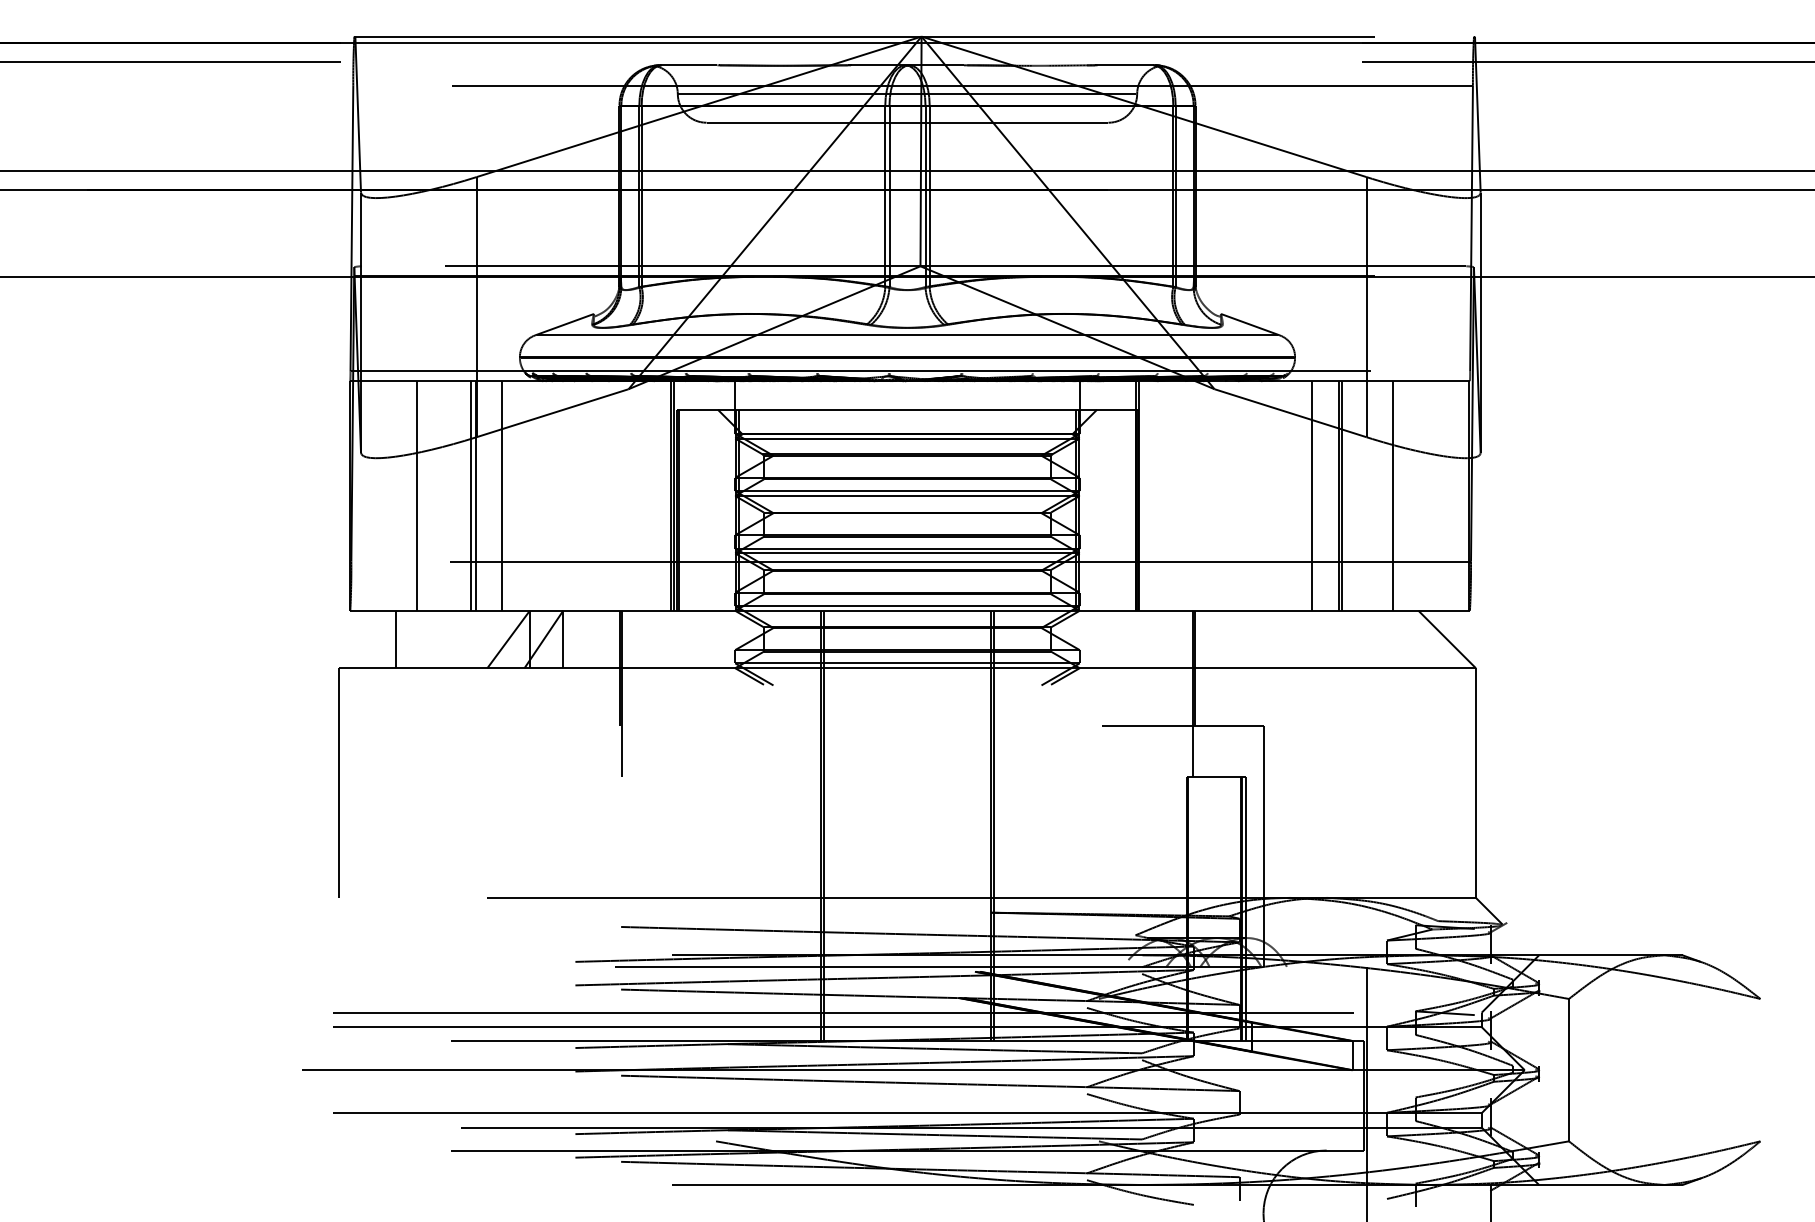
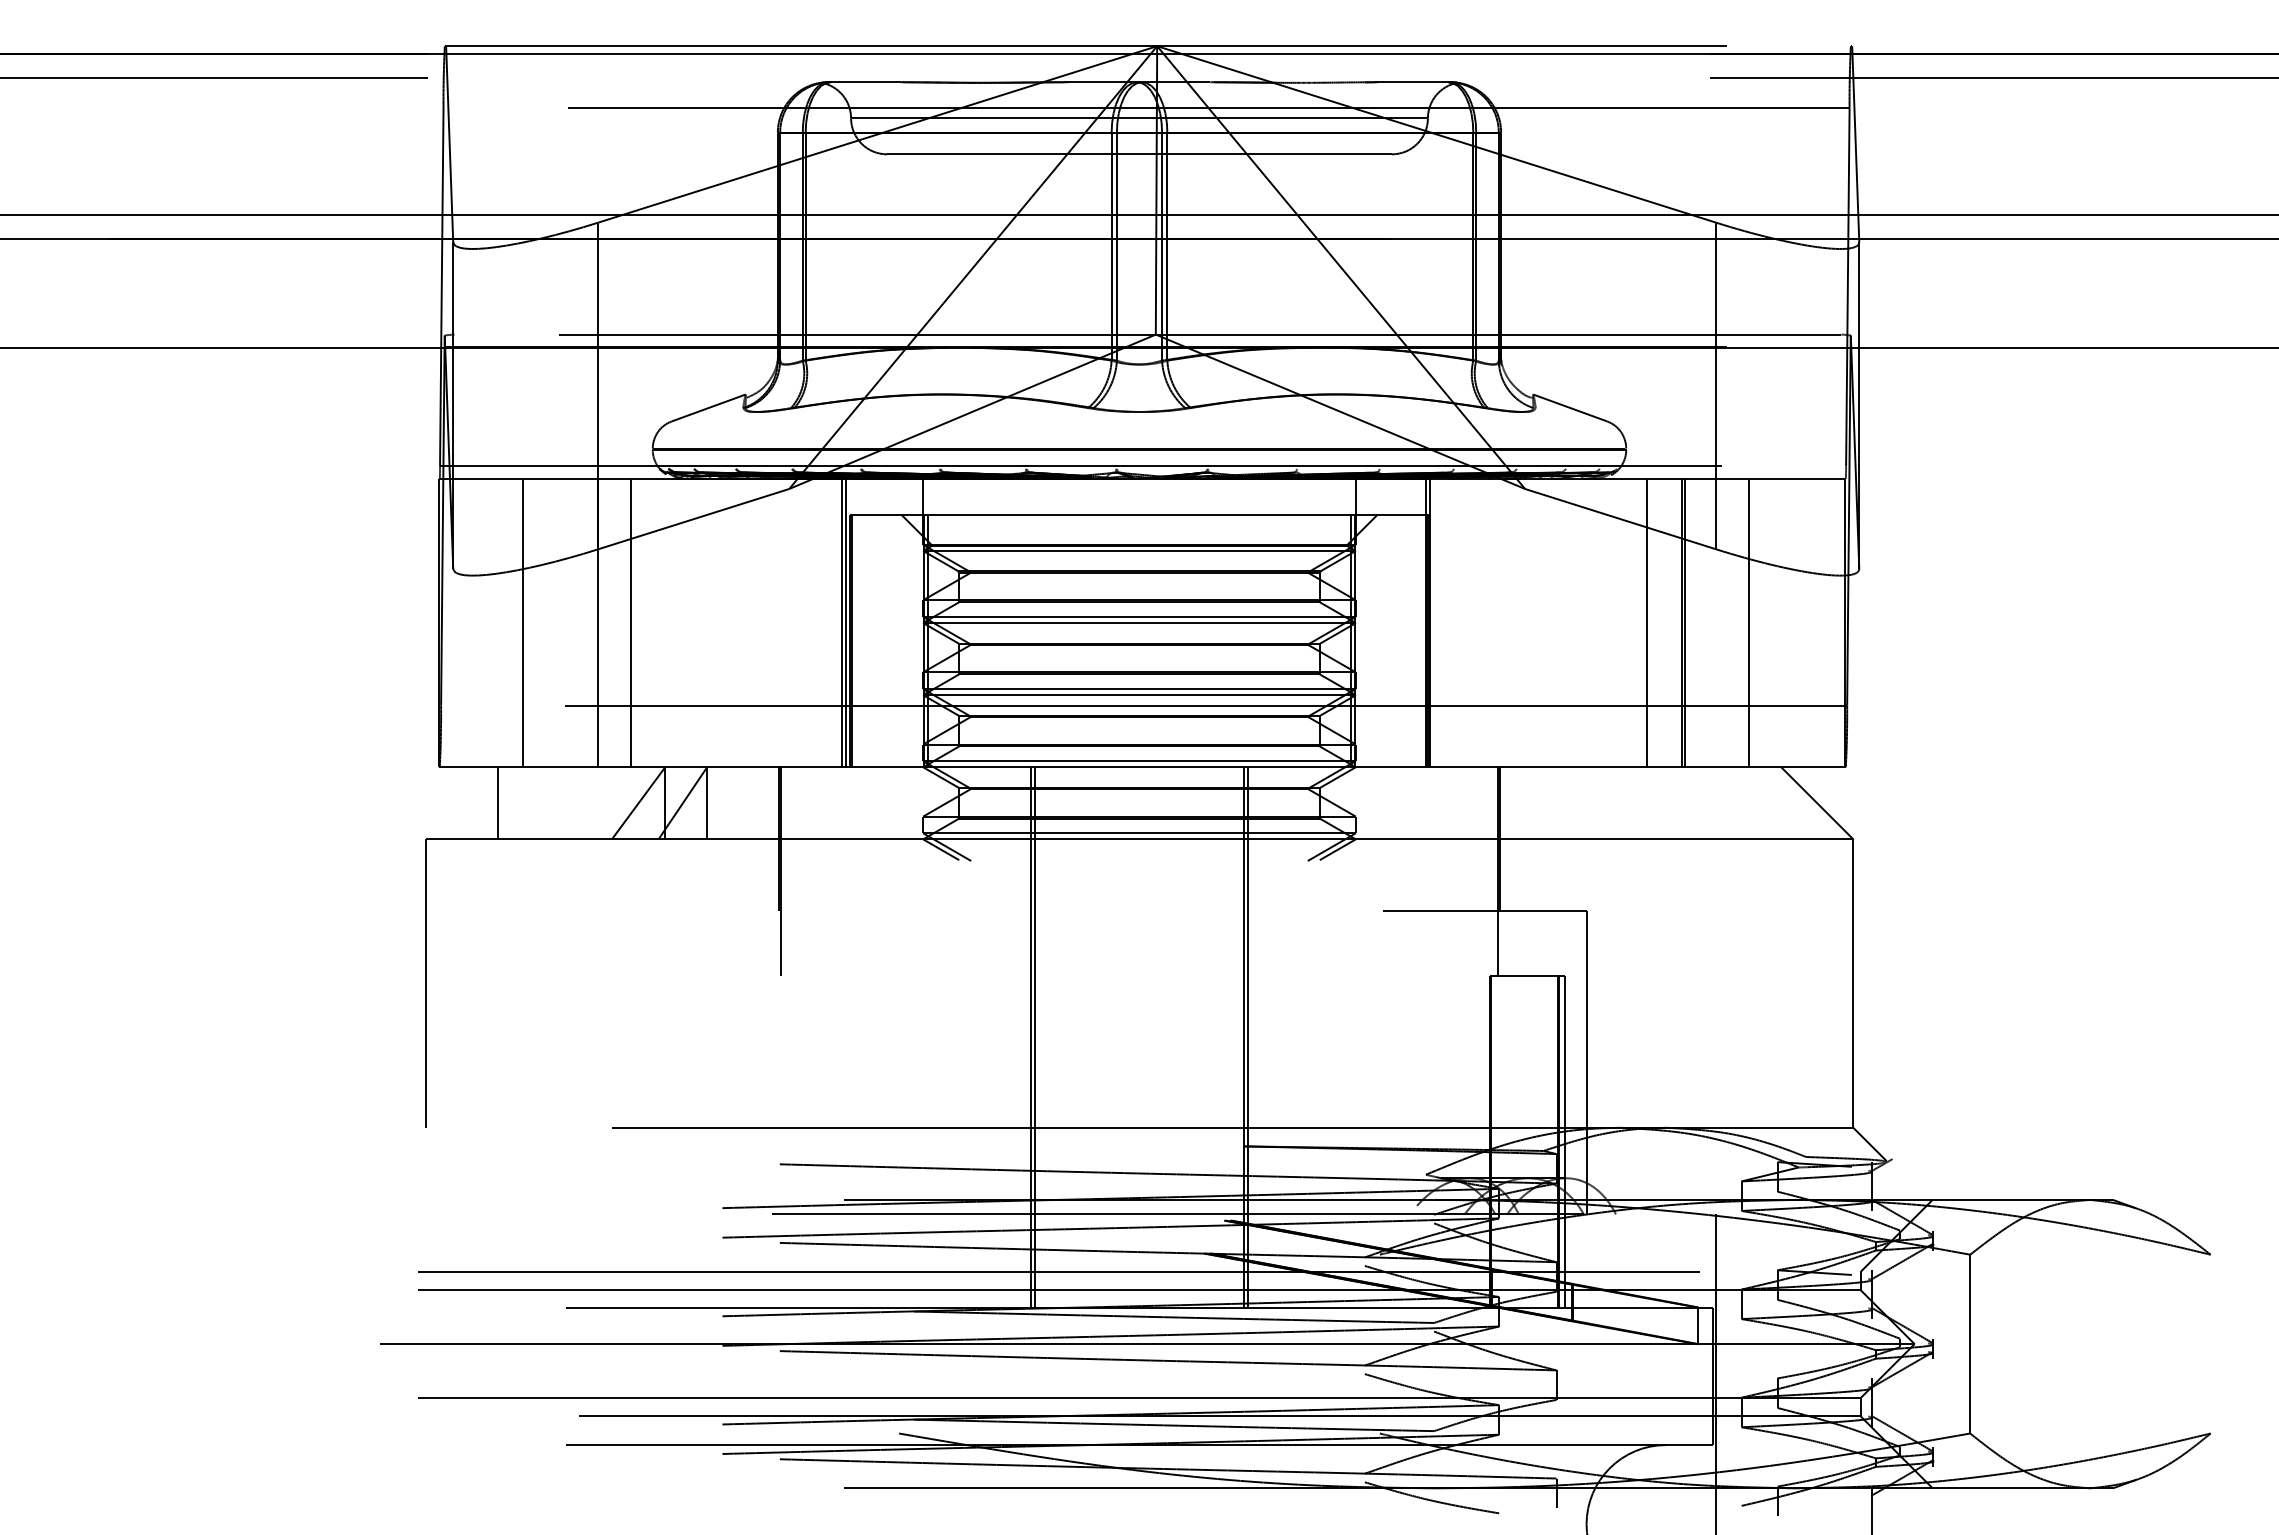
line: (907, 335) -> (1139, 421), removed
line: (470, 495) -> (590, 622), removed

